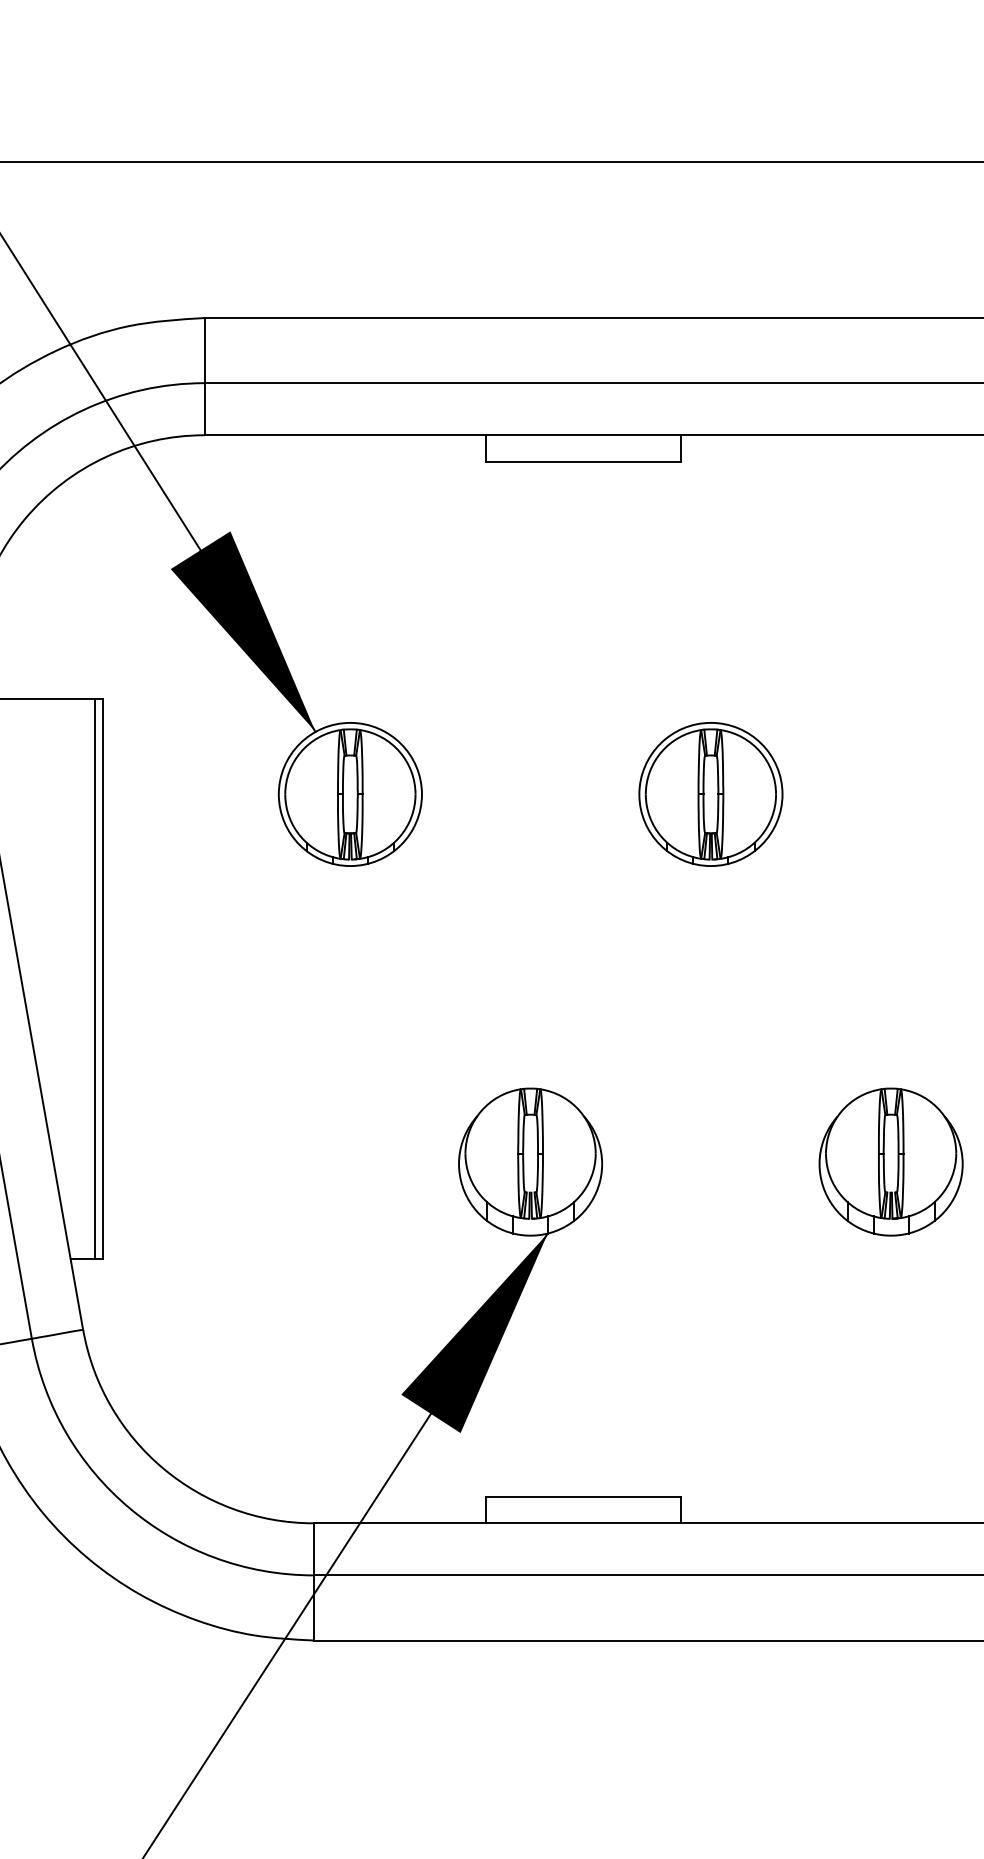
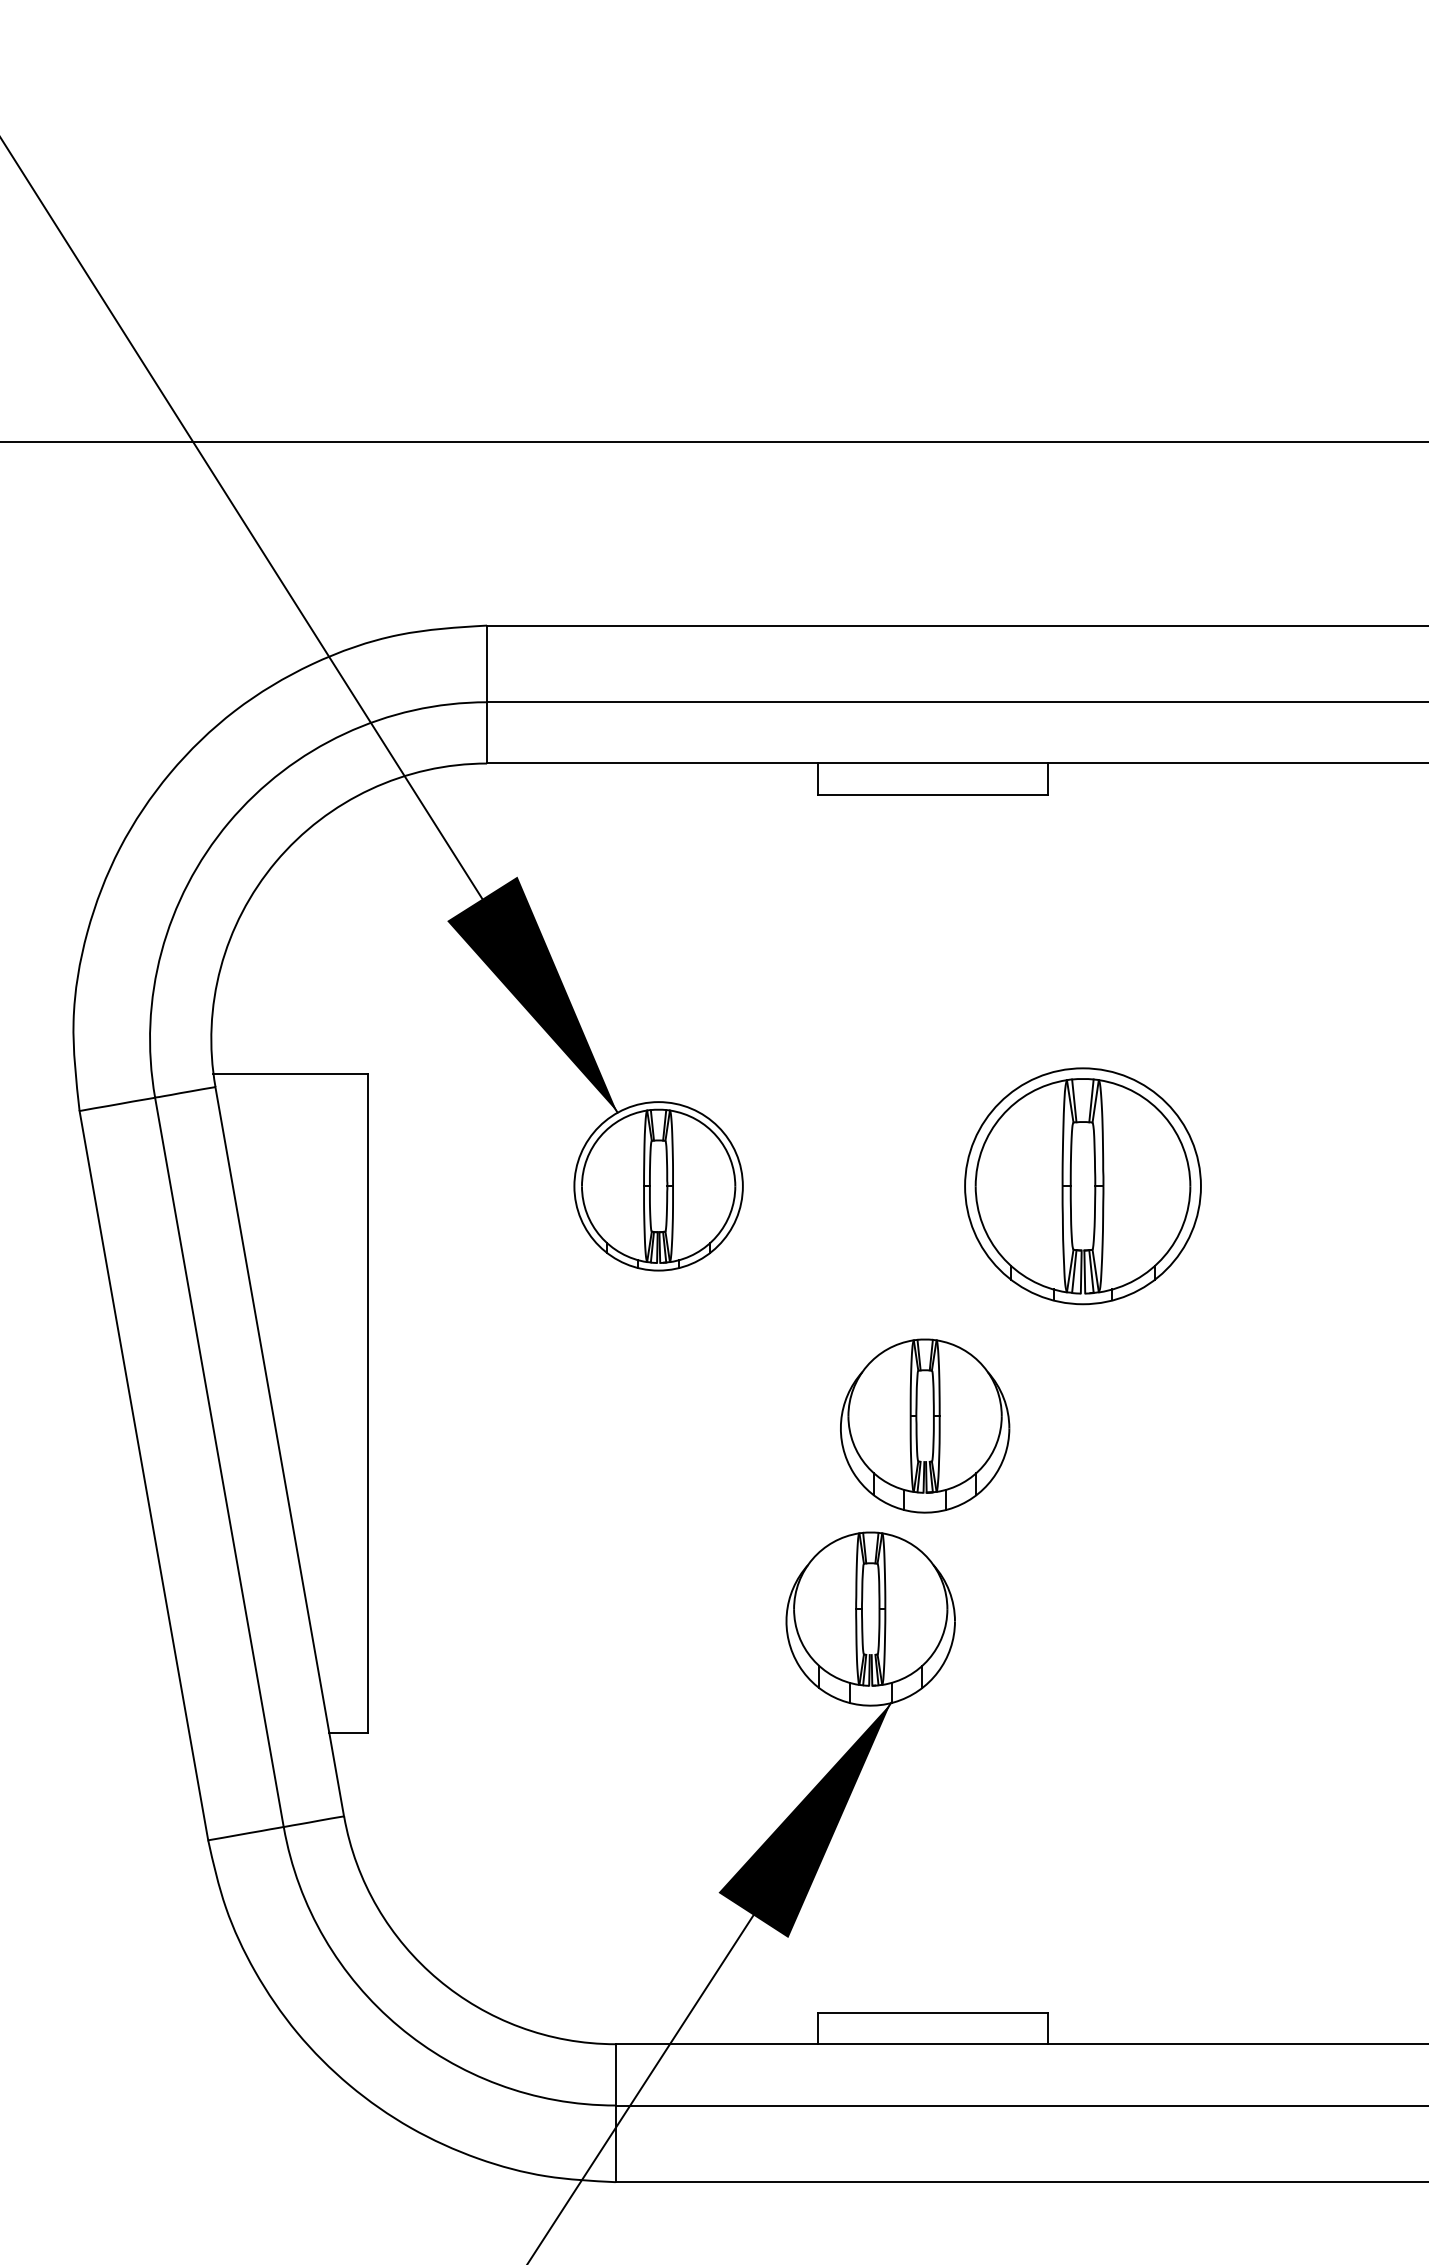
part: (710, 794) -> (1082, 1186), size x1.4
line: (95, 978) -> (358, 1403), removed
part: (891, 1161) -> (925, 1425), moved

